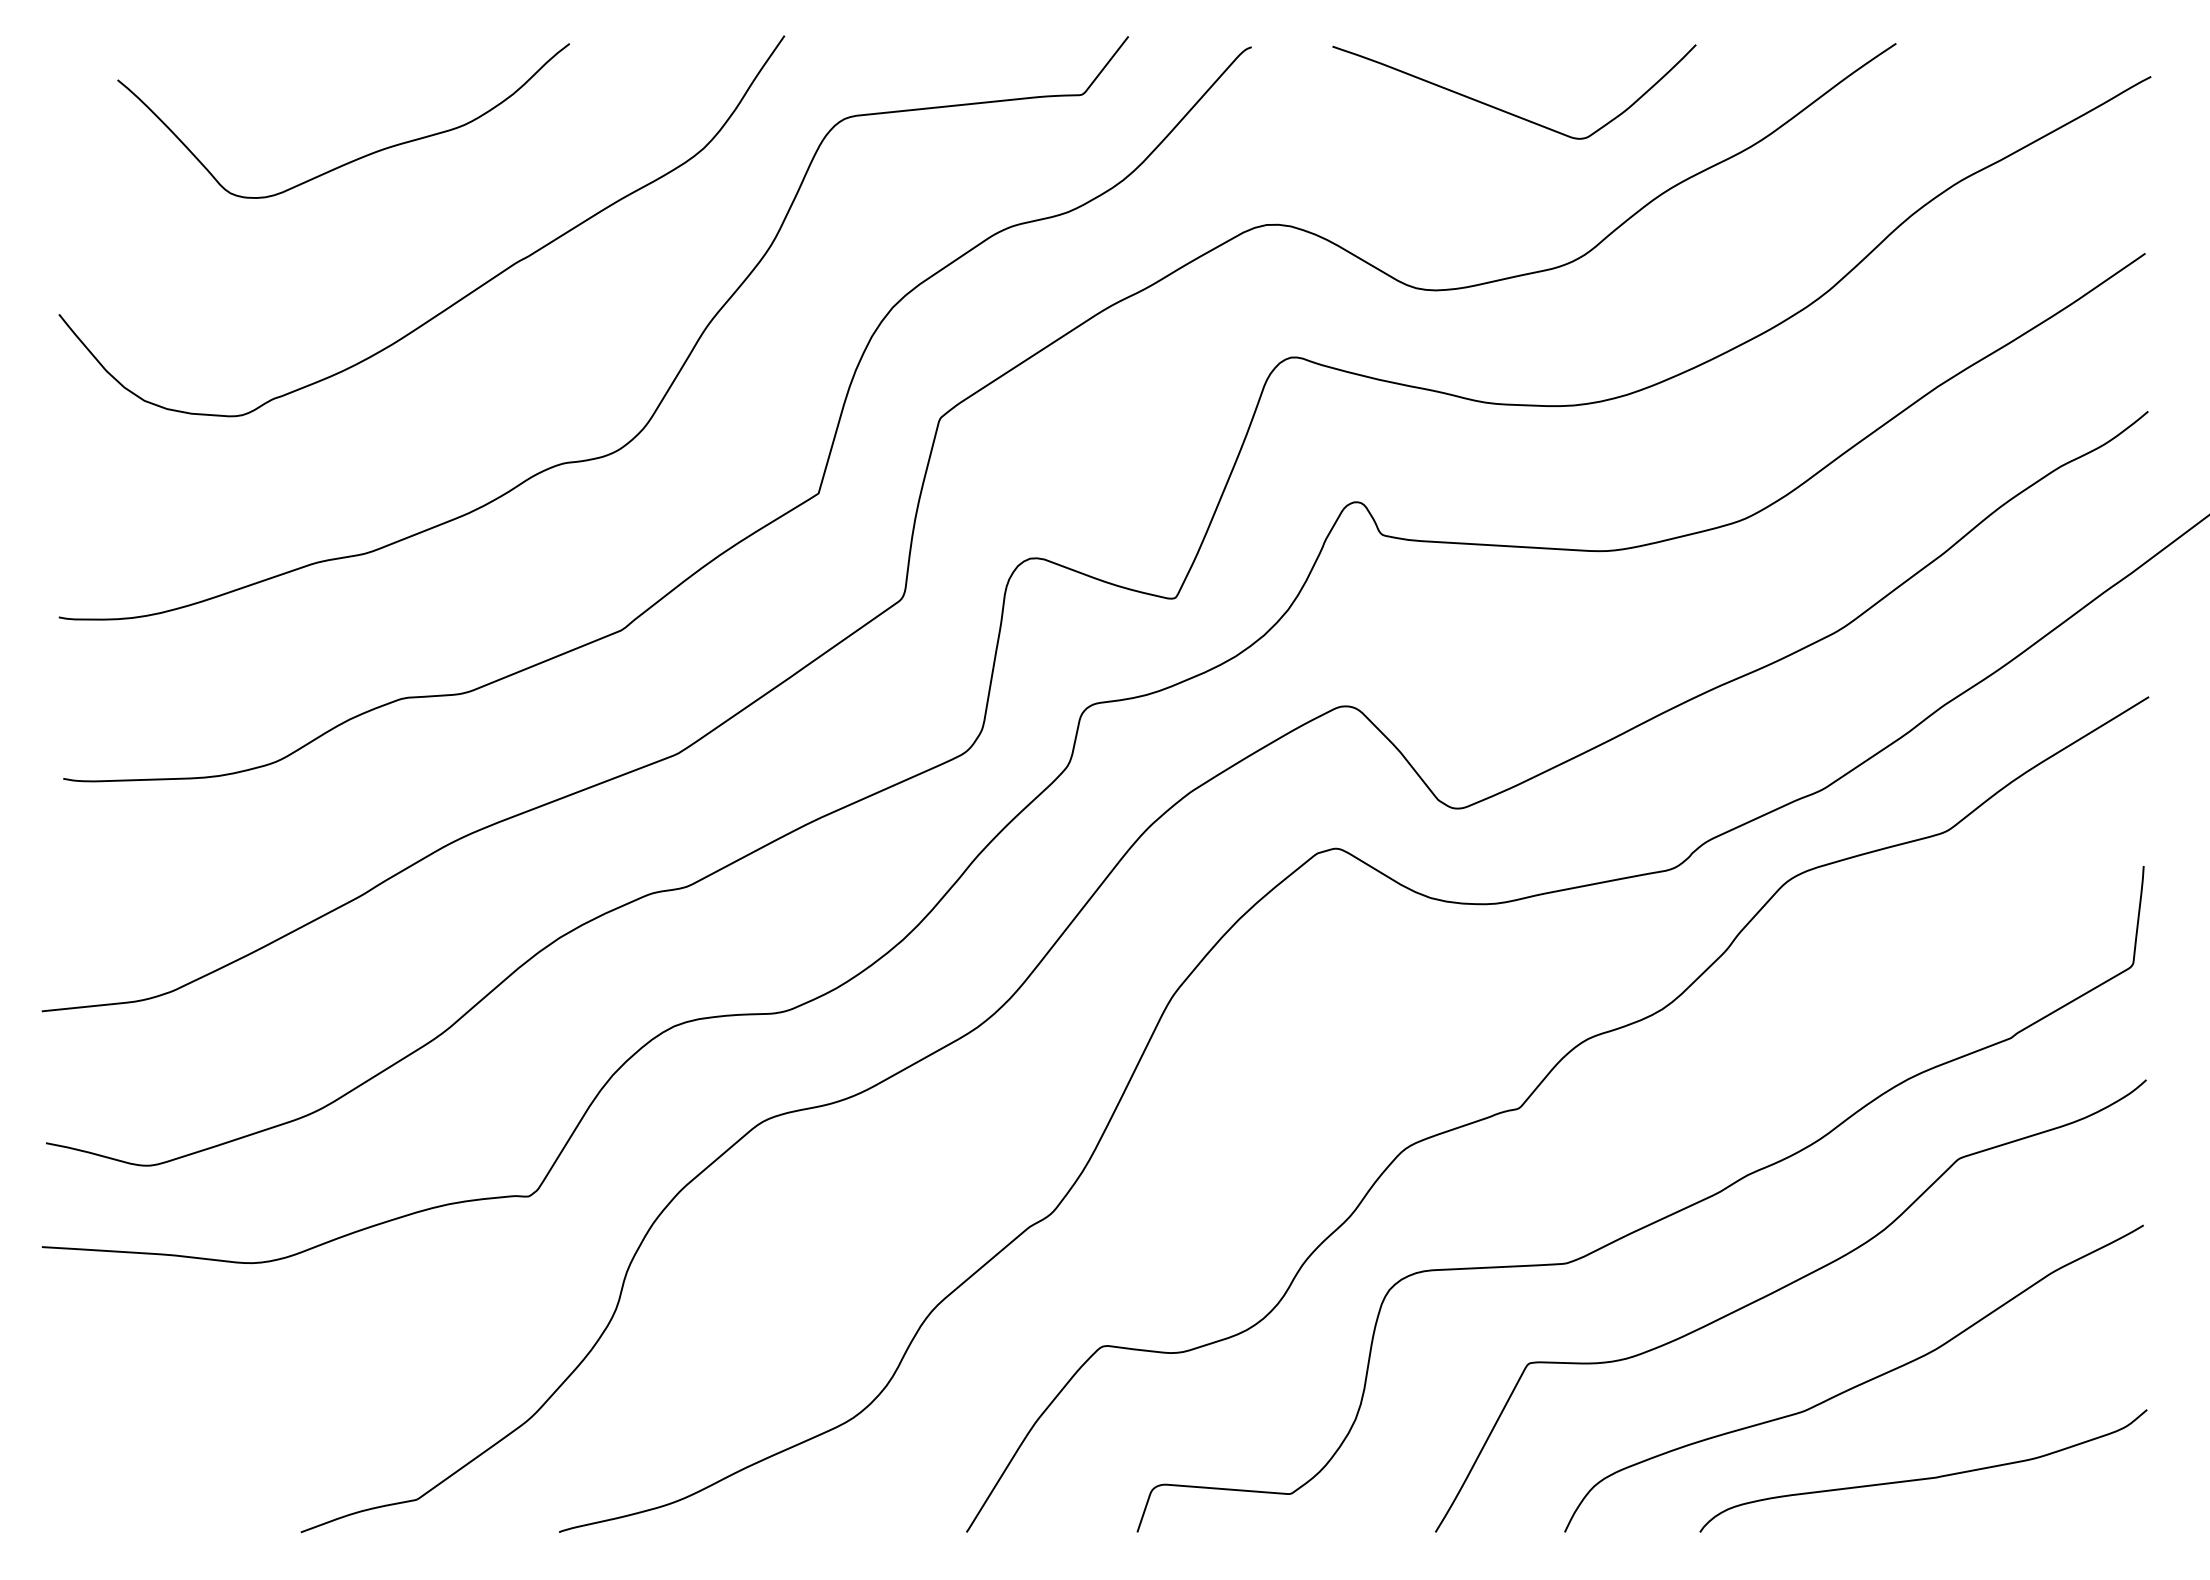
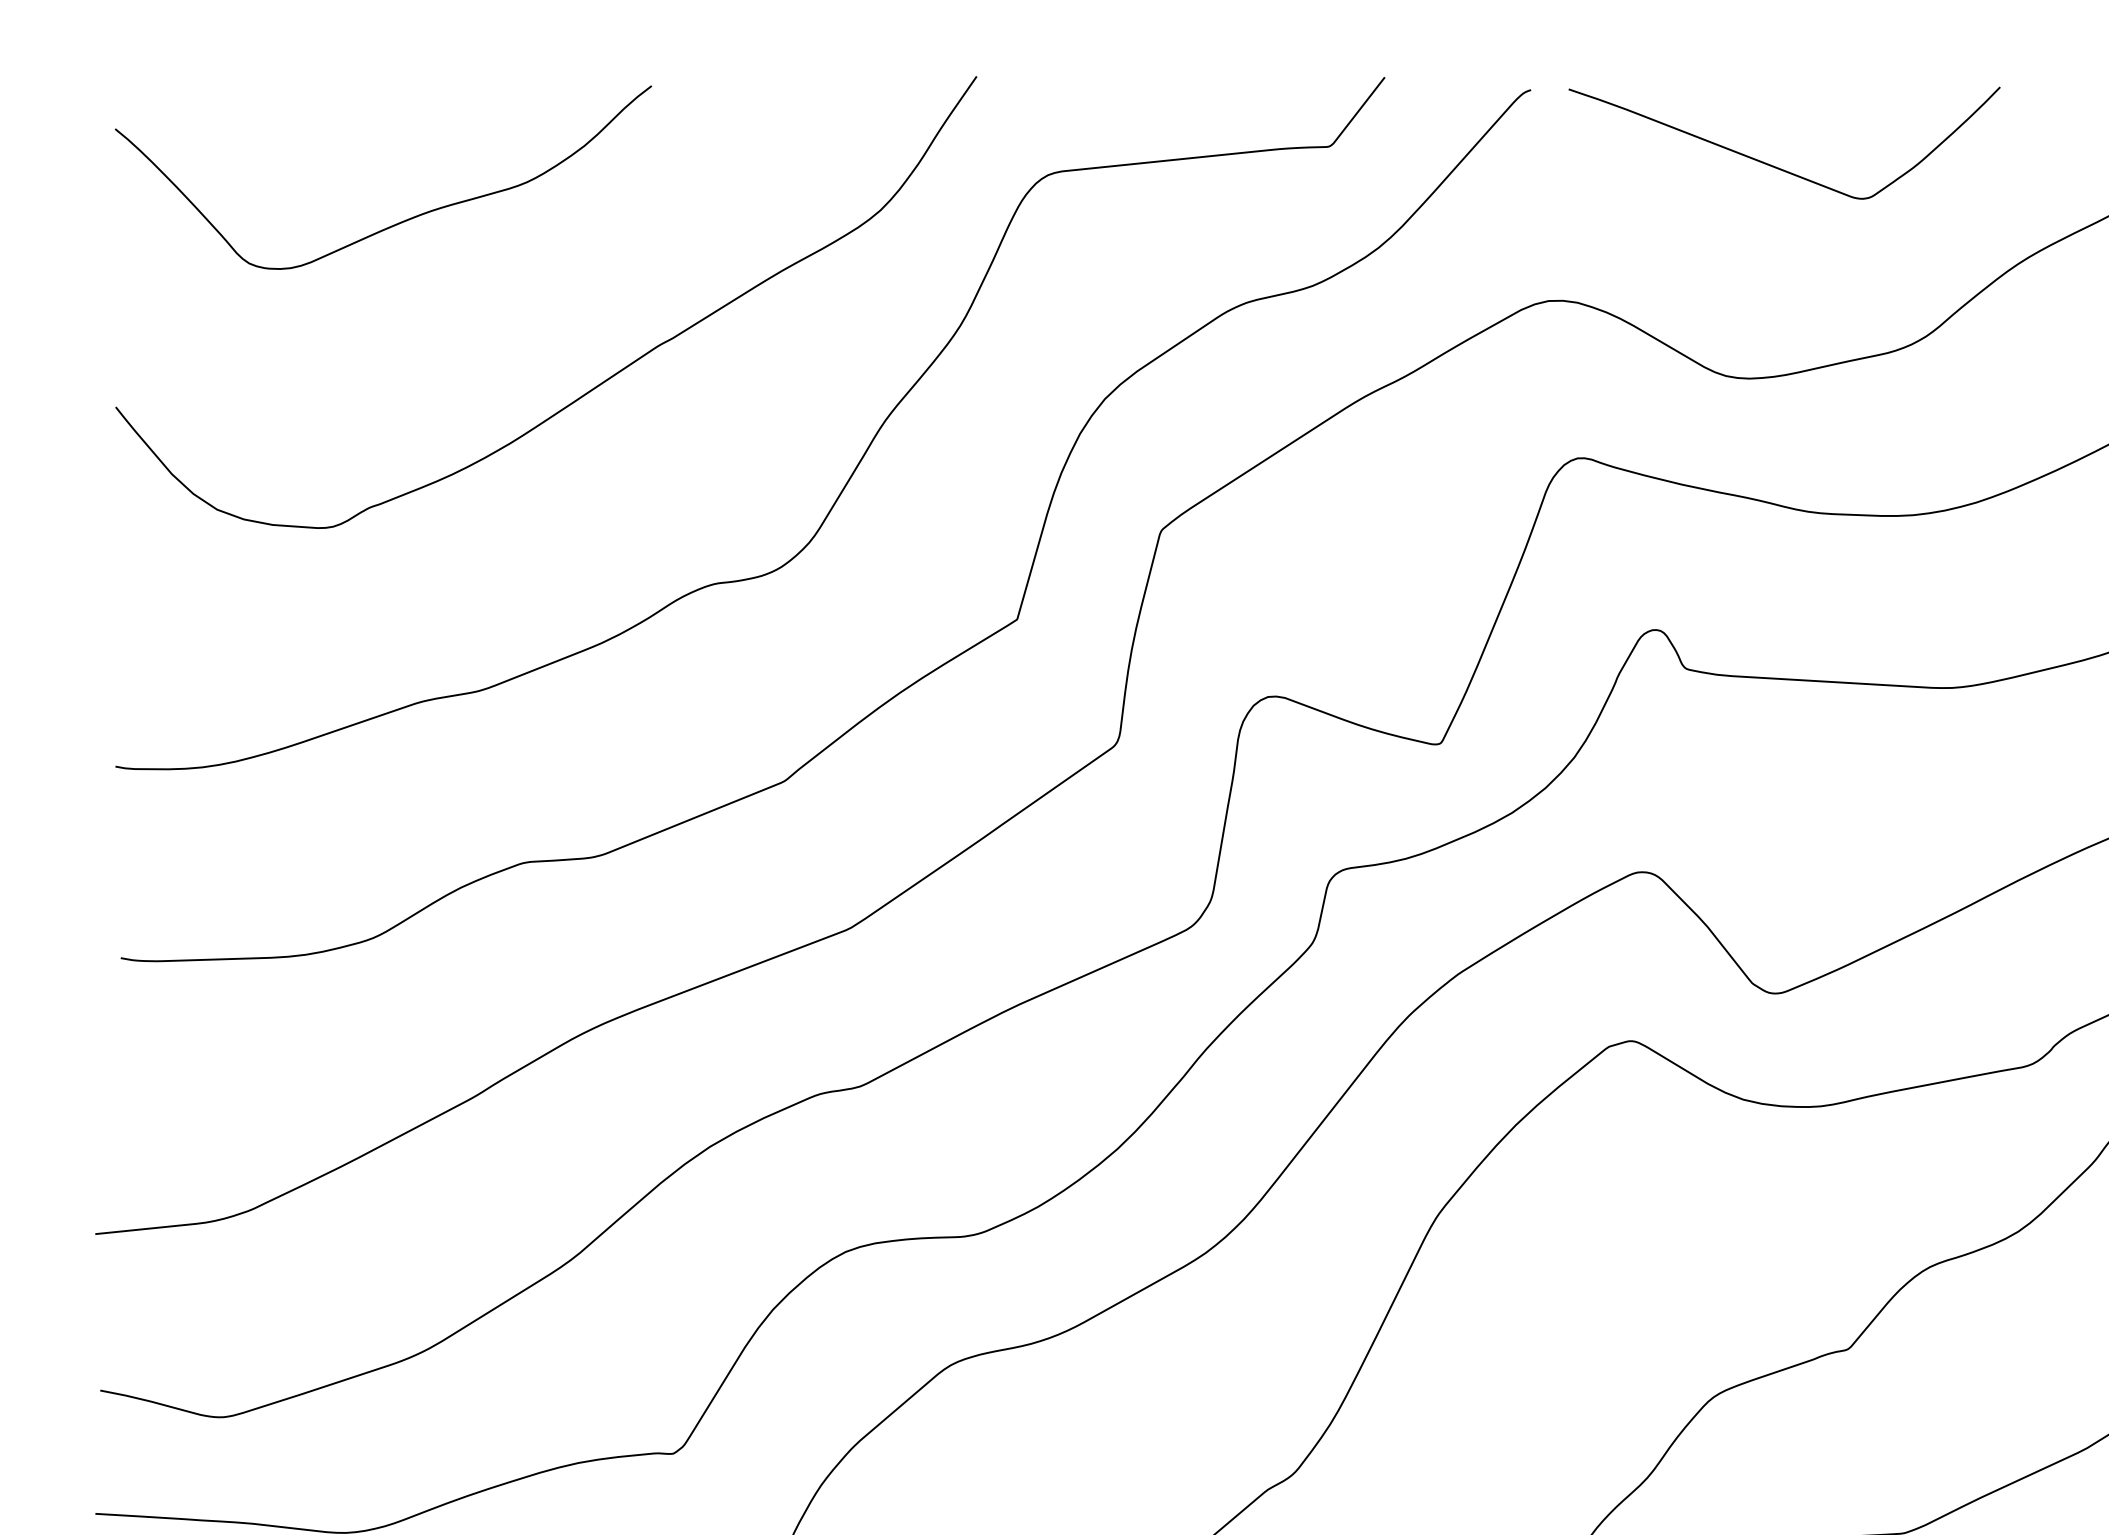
curve: (1505, 110) -> (1773, 165), moved
curve: (356, 158) -> (398, 222), moved

